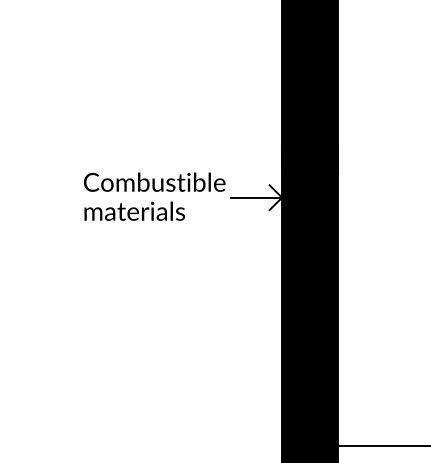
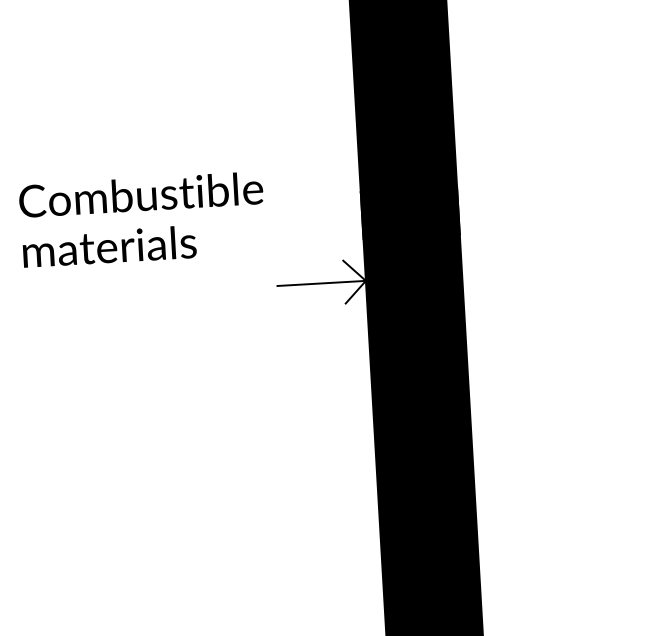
text: (154, 196) -> (142, 219), moved

